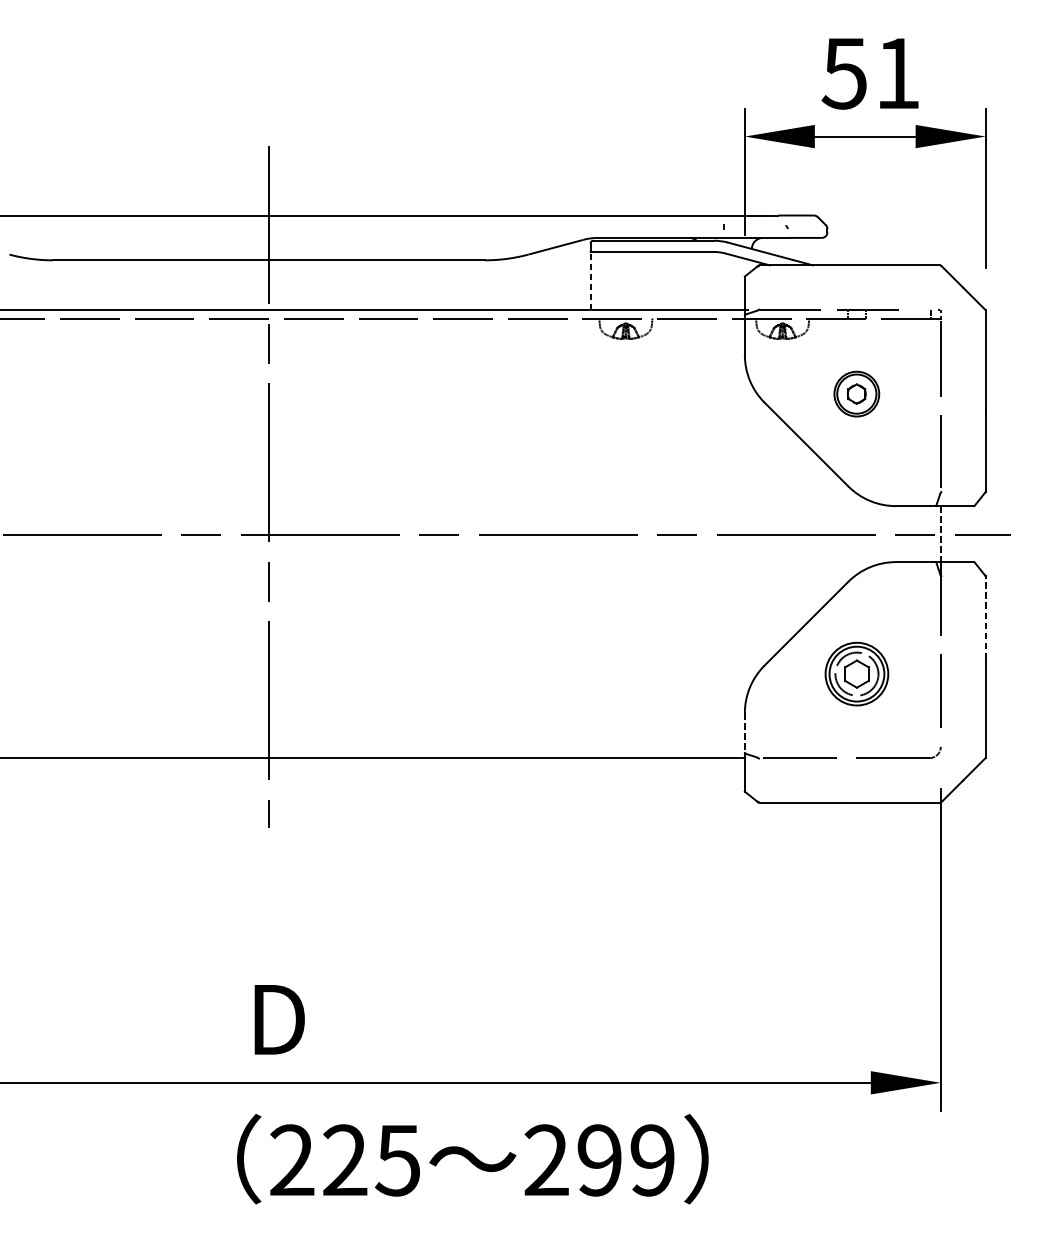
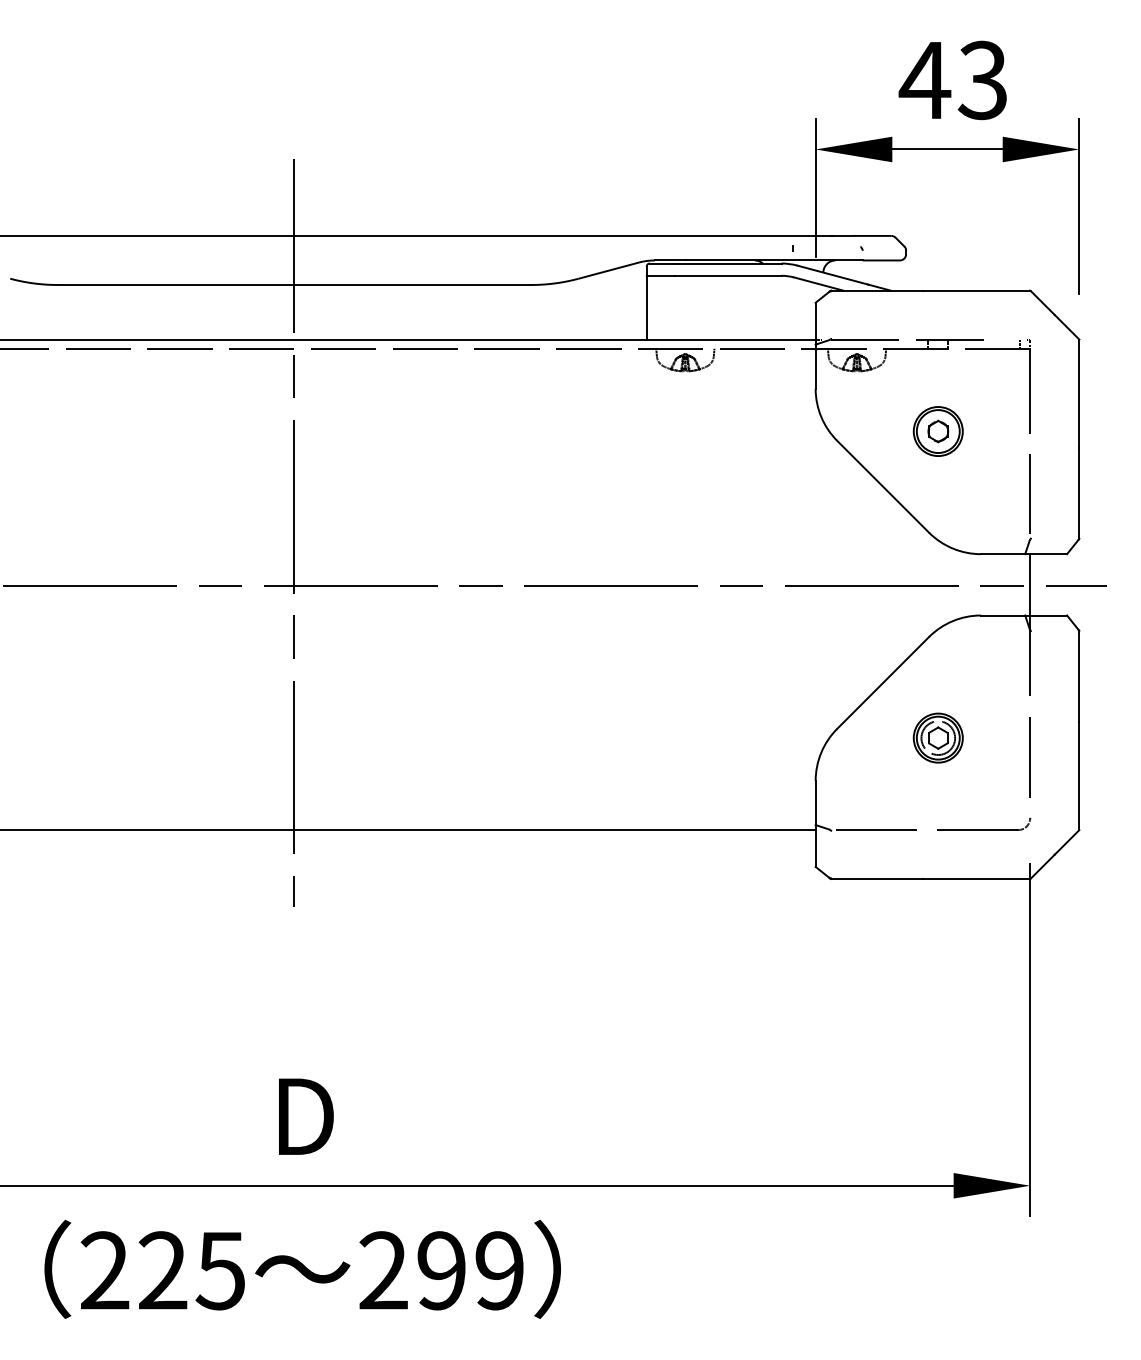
text: (869, 73) -> (952, 80), 51 -> 43
line: (590, 280) -> (646, 307), dashed -> solid
line: (941, 533) -> (1030, 584), dashed -> solid
line: (985, 617) -> (1079, 676), dashed -> solid
part: (856, 673) -> (937, 737), size x0.71
line: (744, 733) -> (815, 803), dashed -> solid
text: (472, 1158) -> (302, 1268), moved

